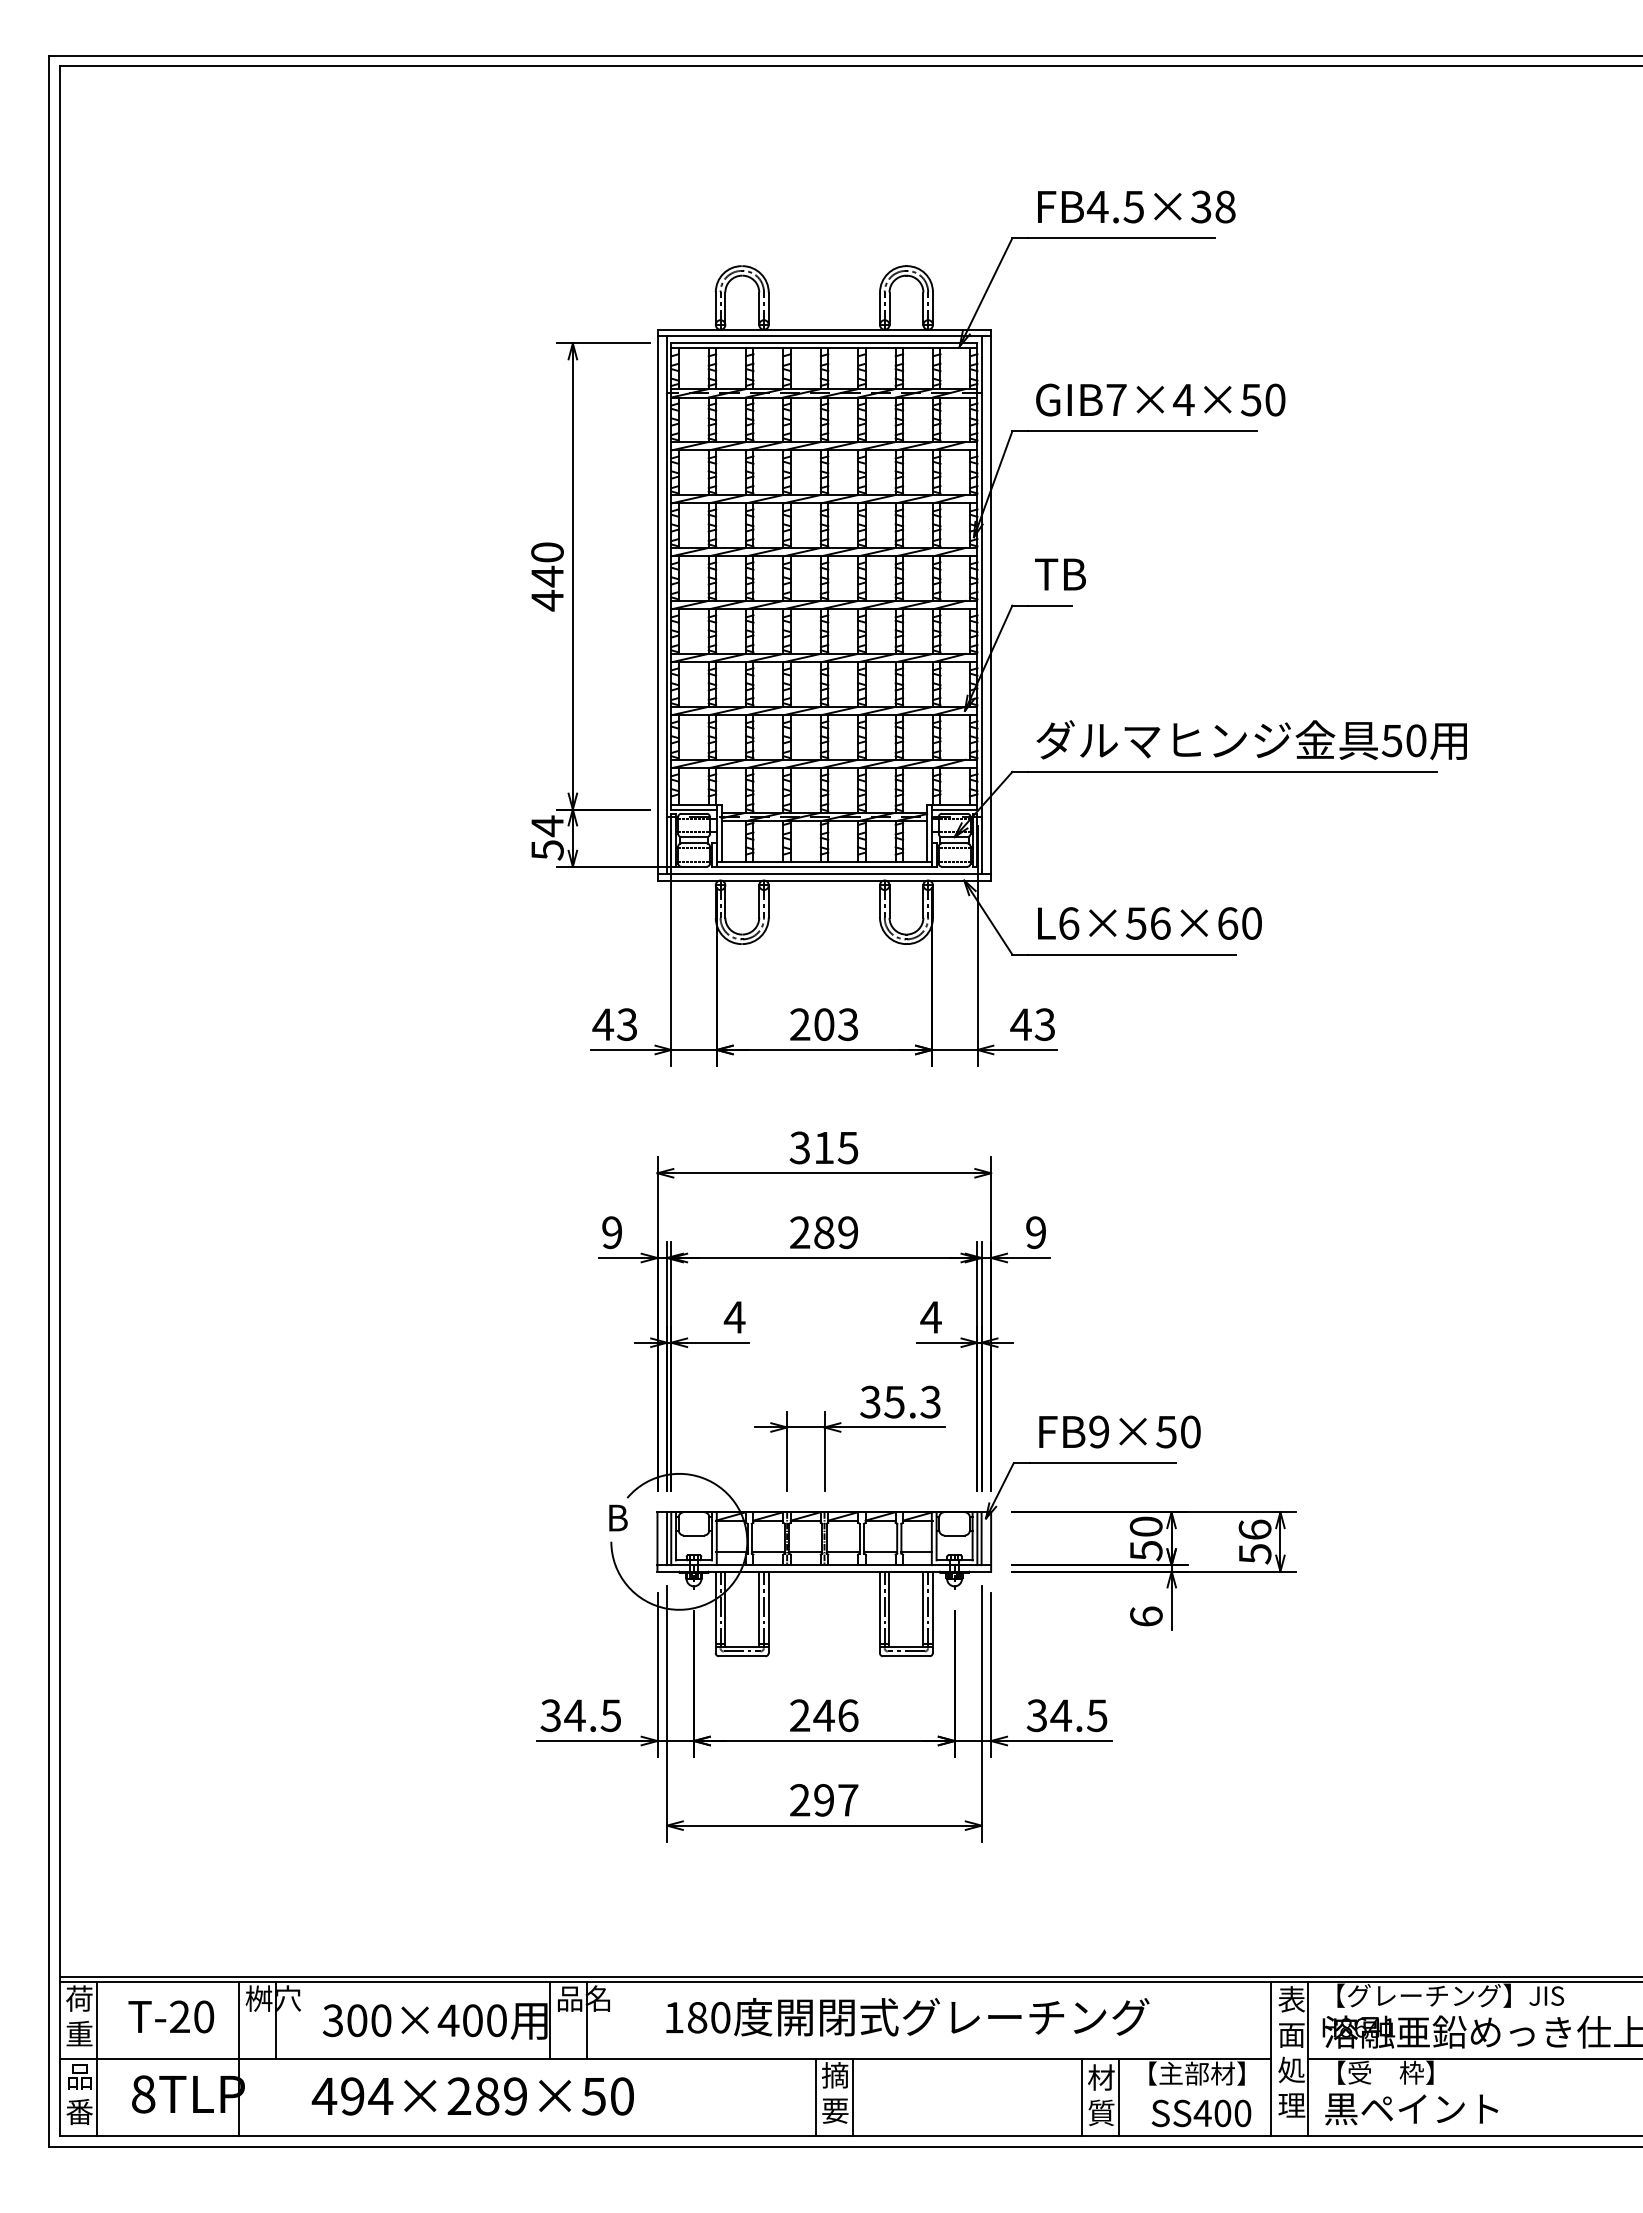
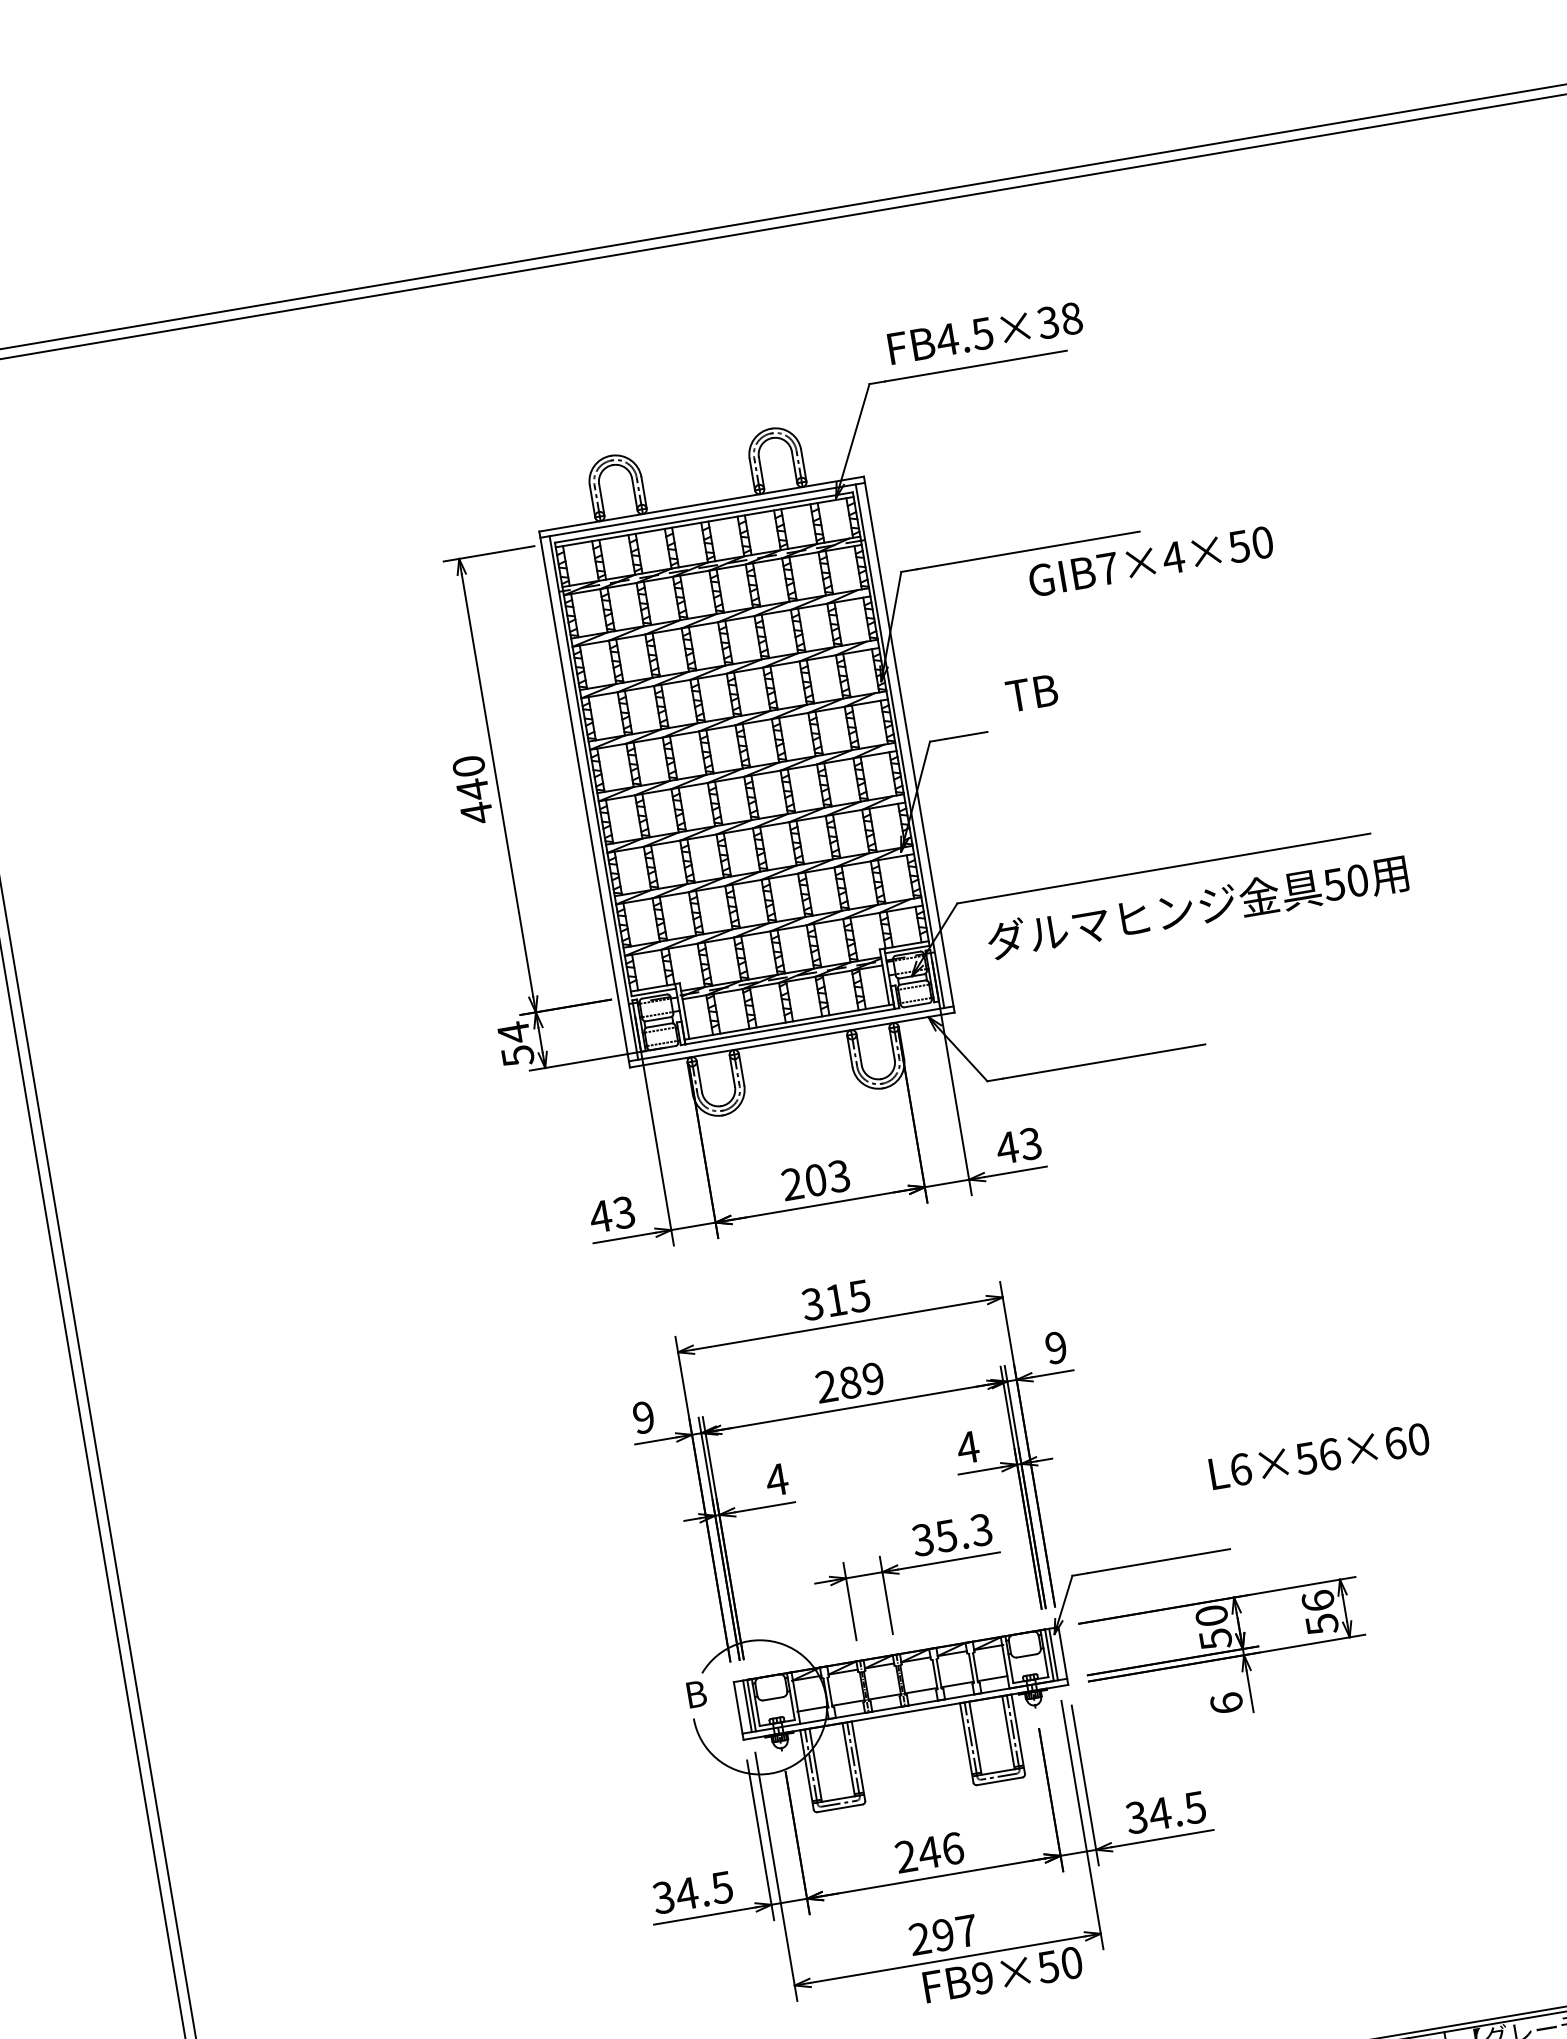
text: (1160, 399) -> (1150, 561), moved
text: (1060, 574) -> (1031, 693), moved
text: (1251, 740) -> (1197, 907), moved
text: (1149, 923) -> (1319, 1456), moved
text: (1119, 1431) -> (1002, 1974), moved

